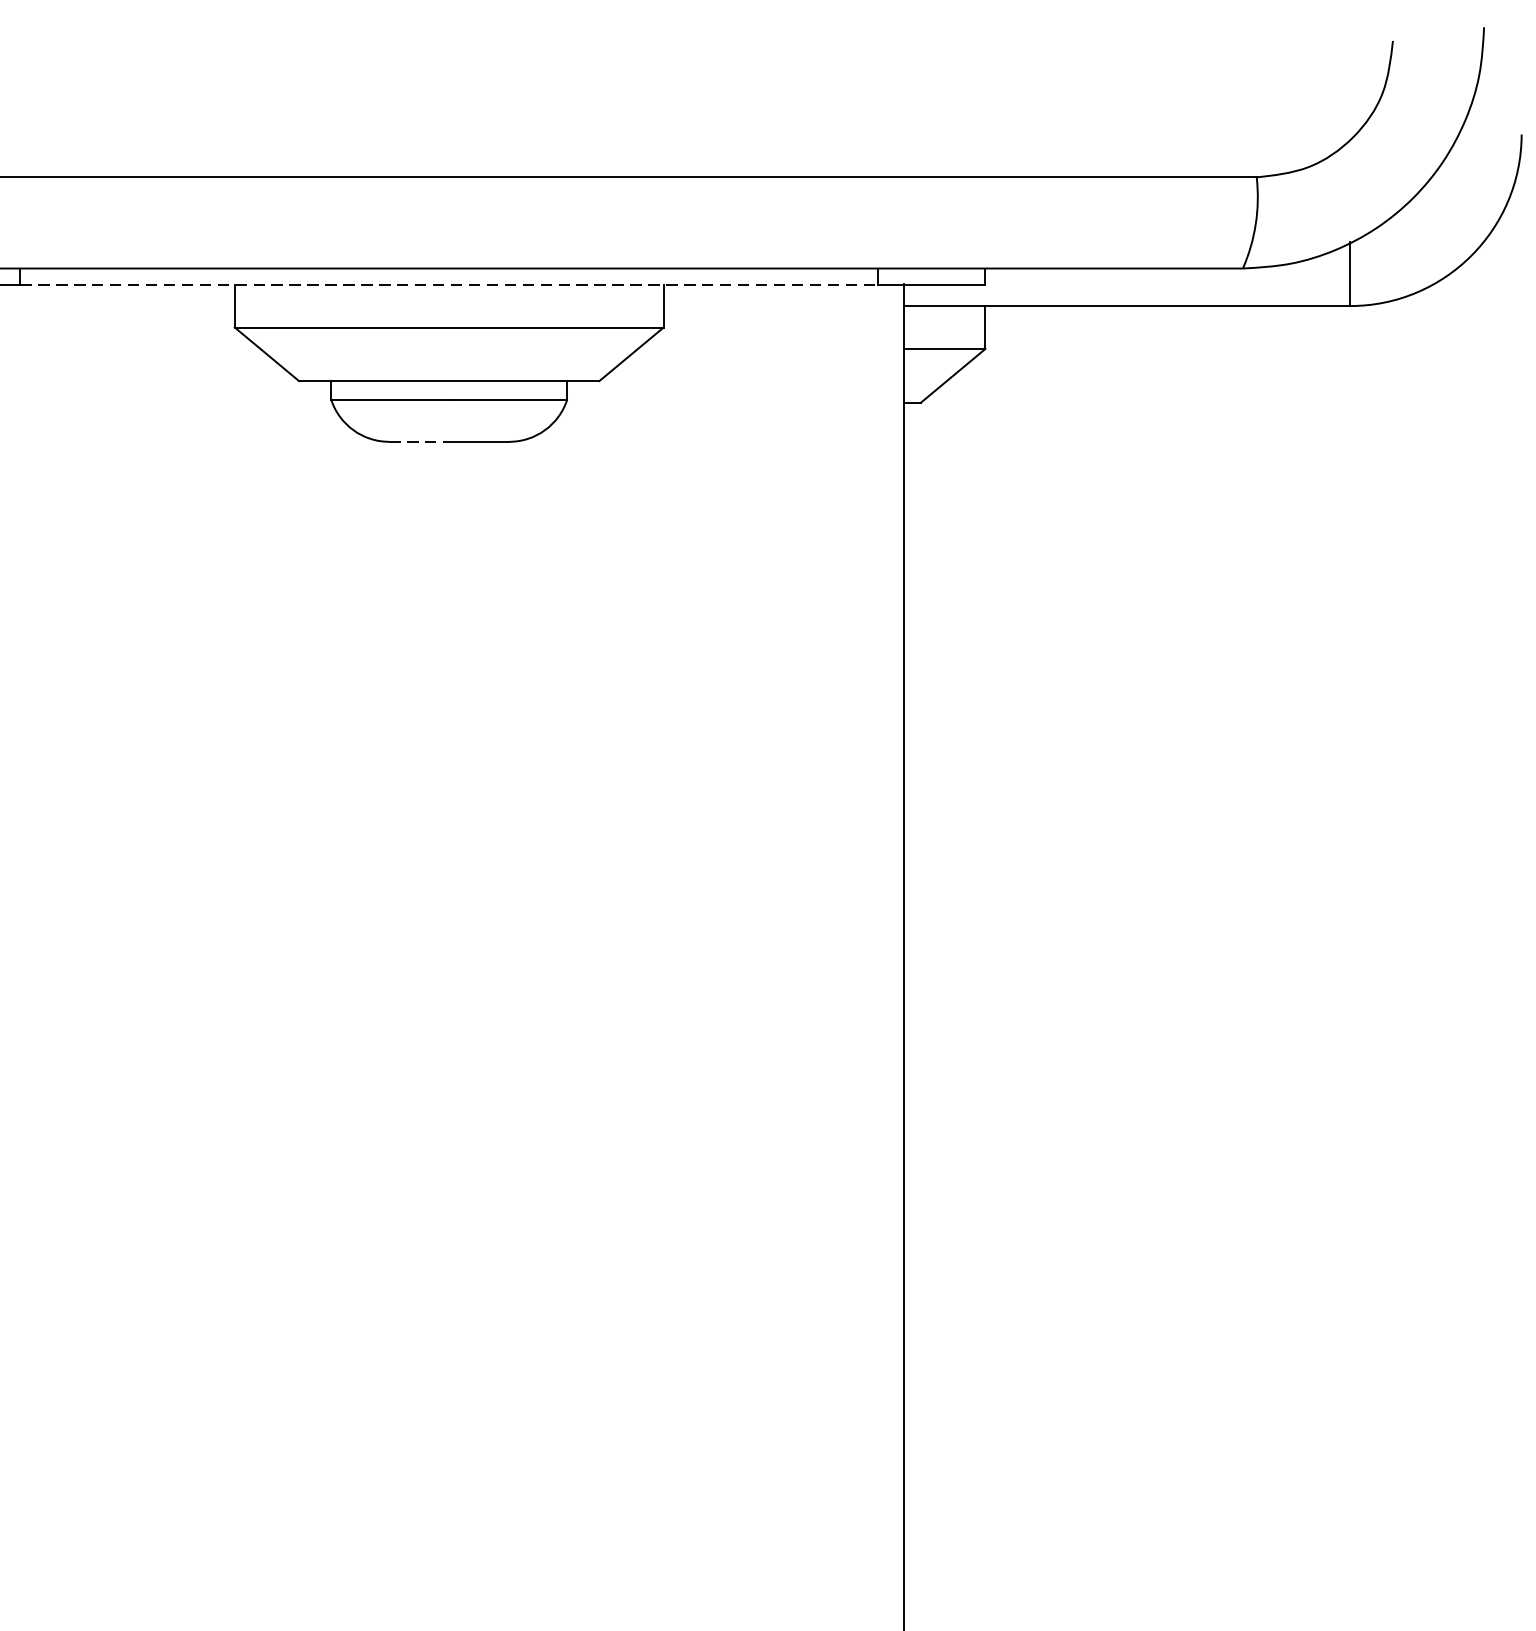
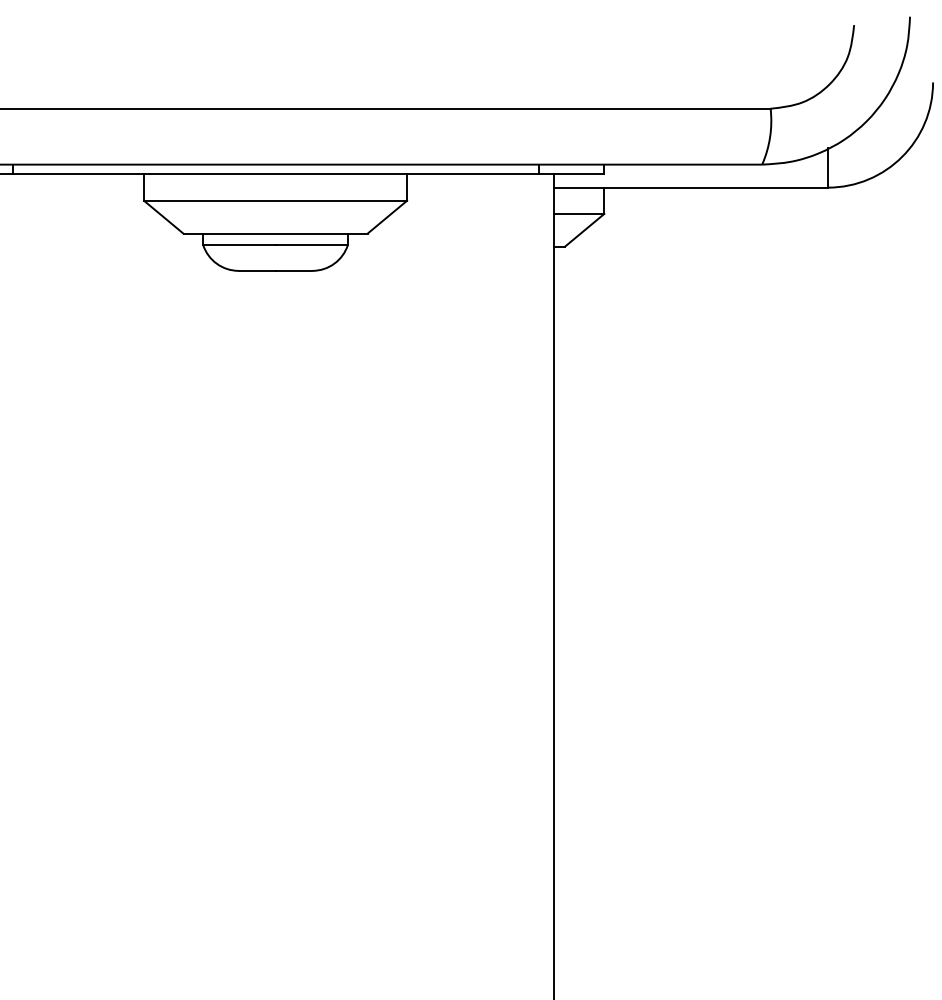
line: (450, 284) -> (276, 174), dashed -> solid
line: (419, 441) -> (257, 270), dashed -> solid

